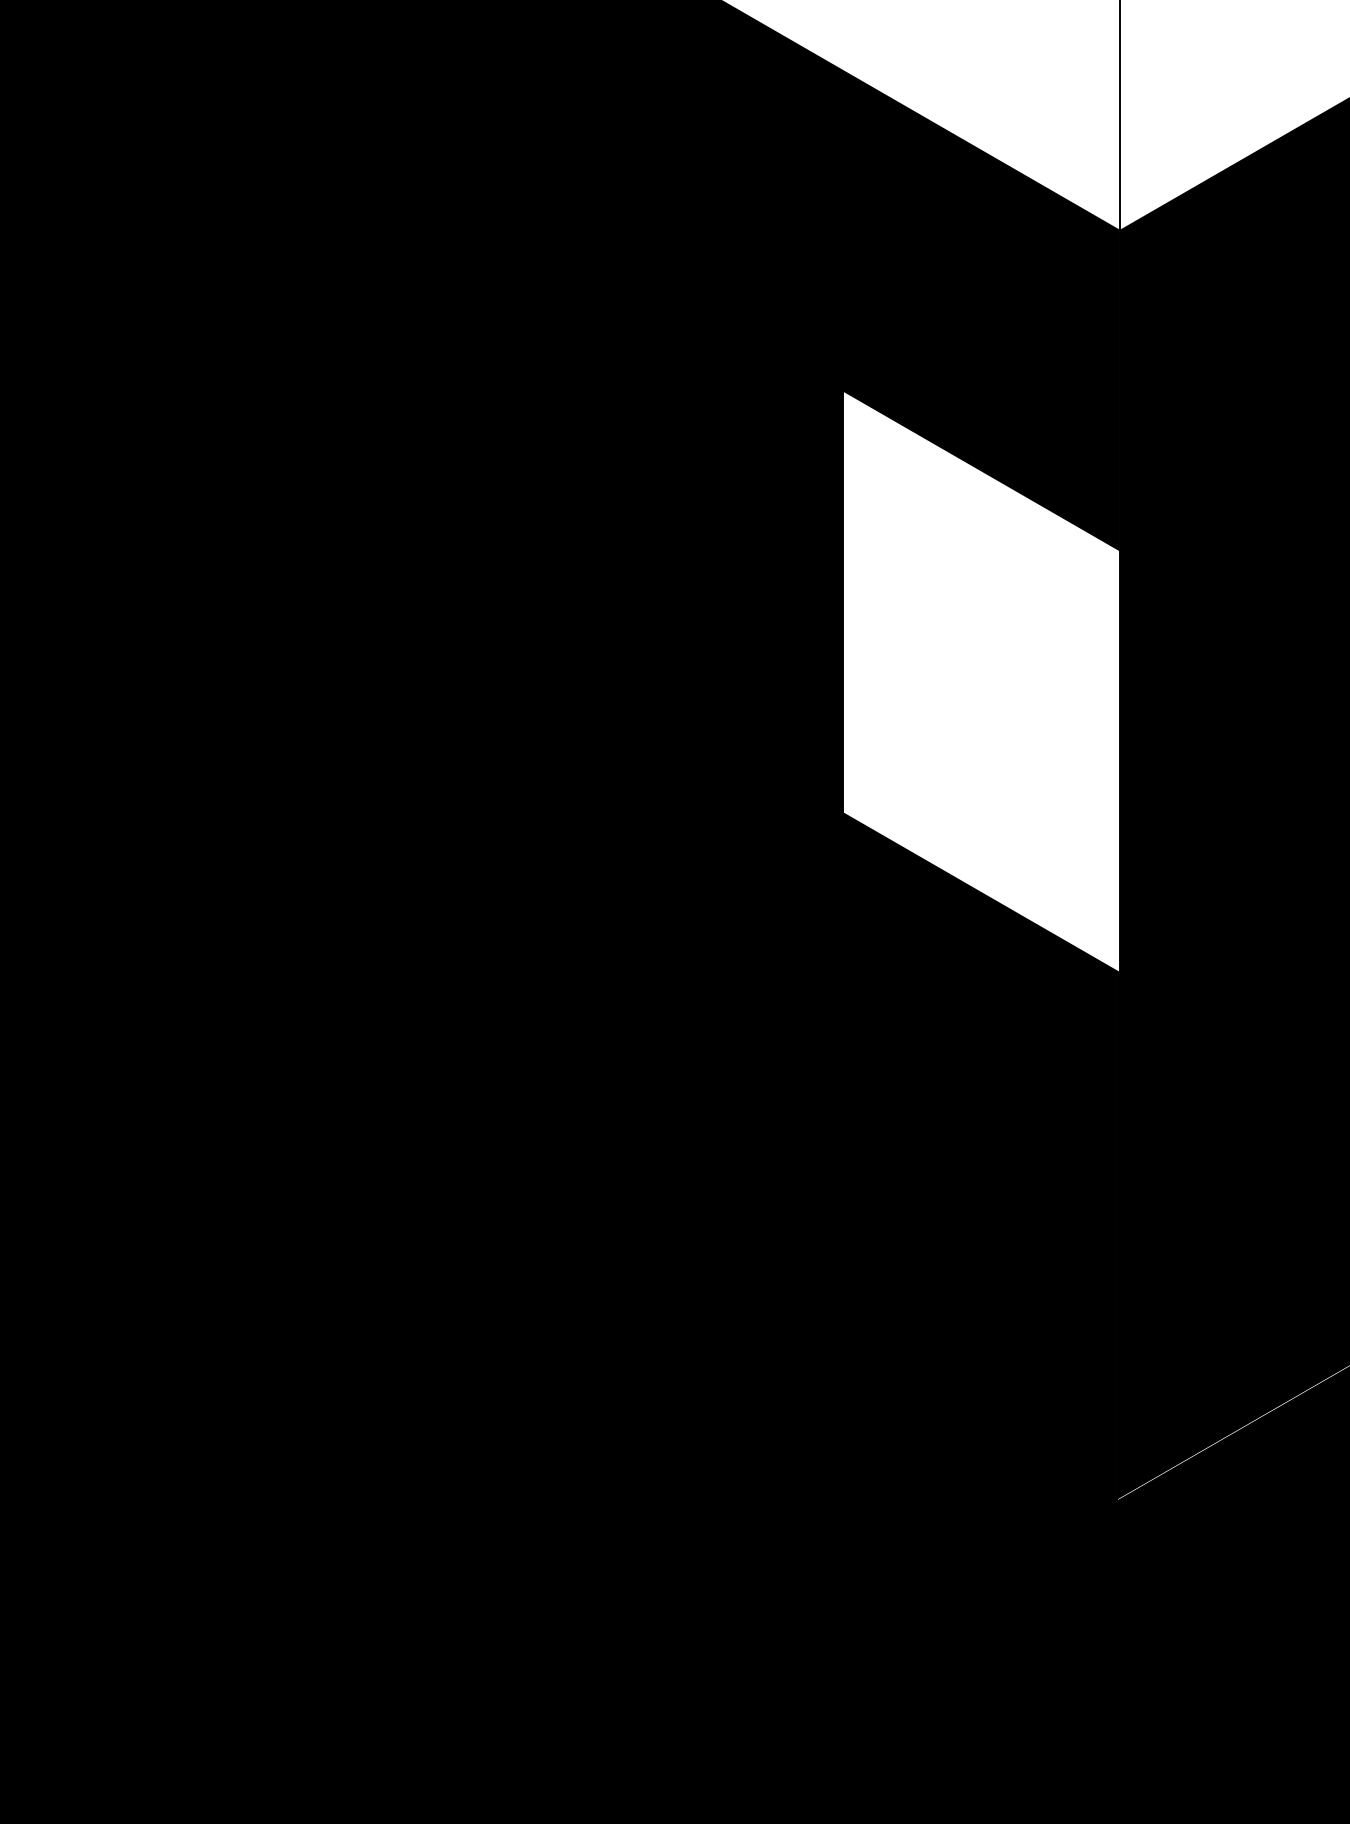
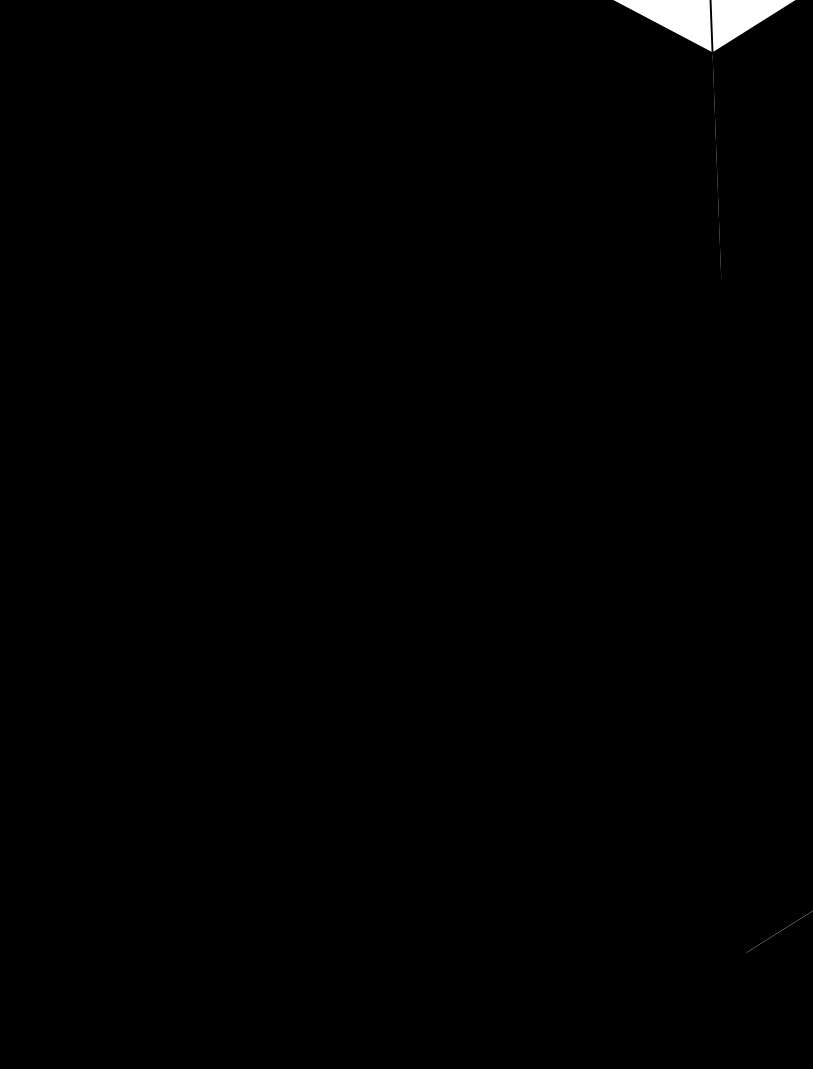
fill: (981, 681) -> (626, 376), added

